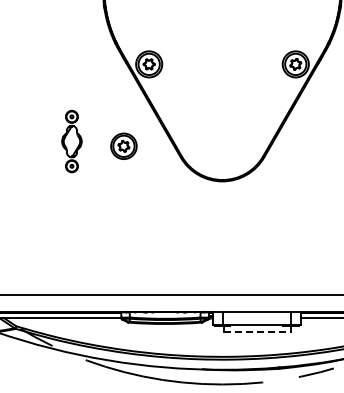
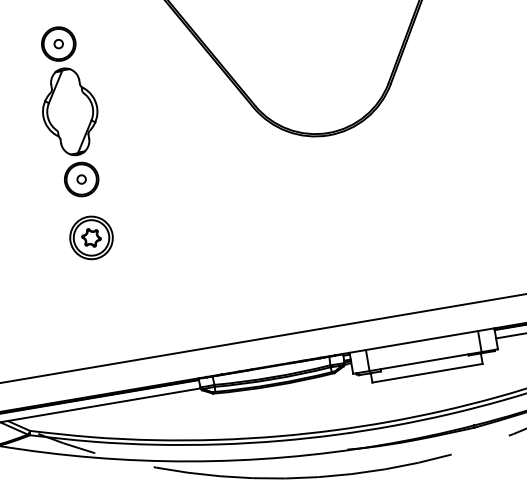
part: (71, 141) -> (69, 111), size x1.67
part: (123, 145) -> (90, 236), moved
line: (257, 331) -> (428, 372), dashed -> solid

